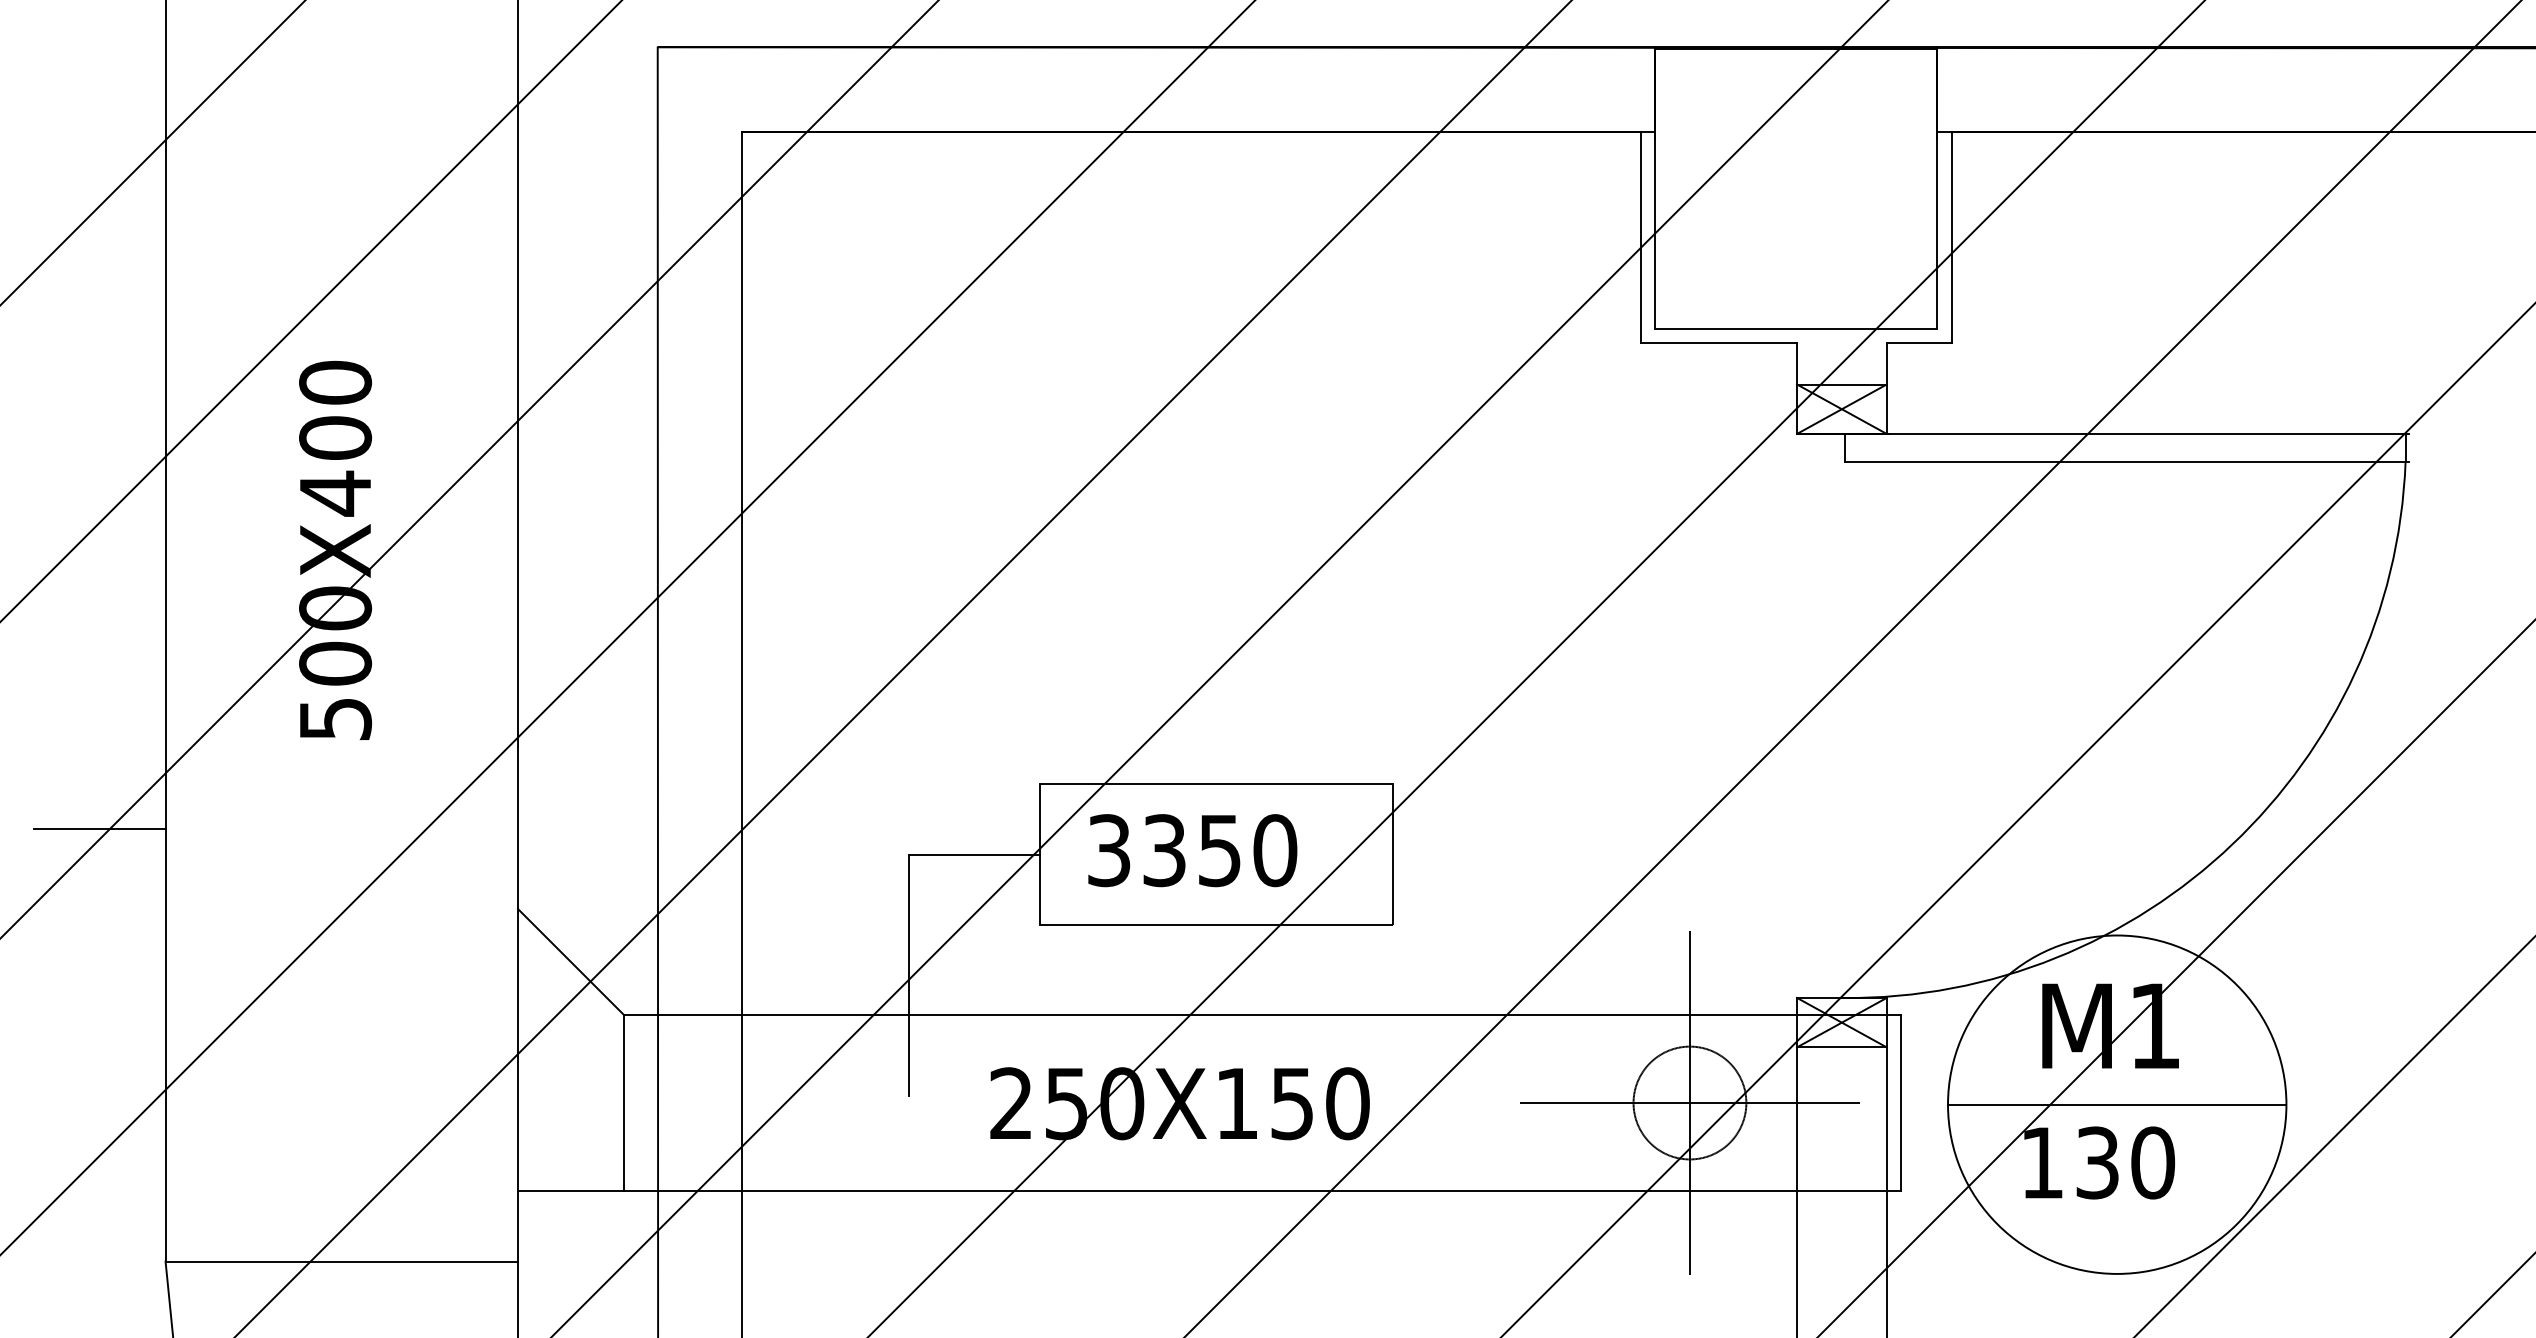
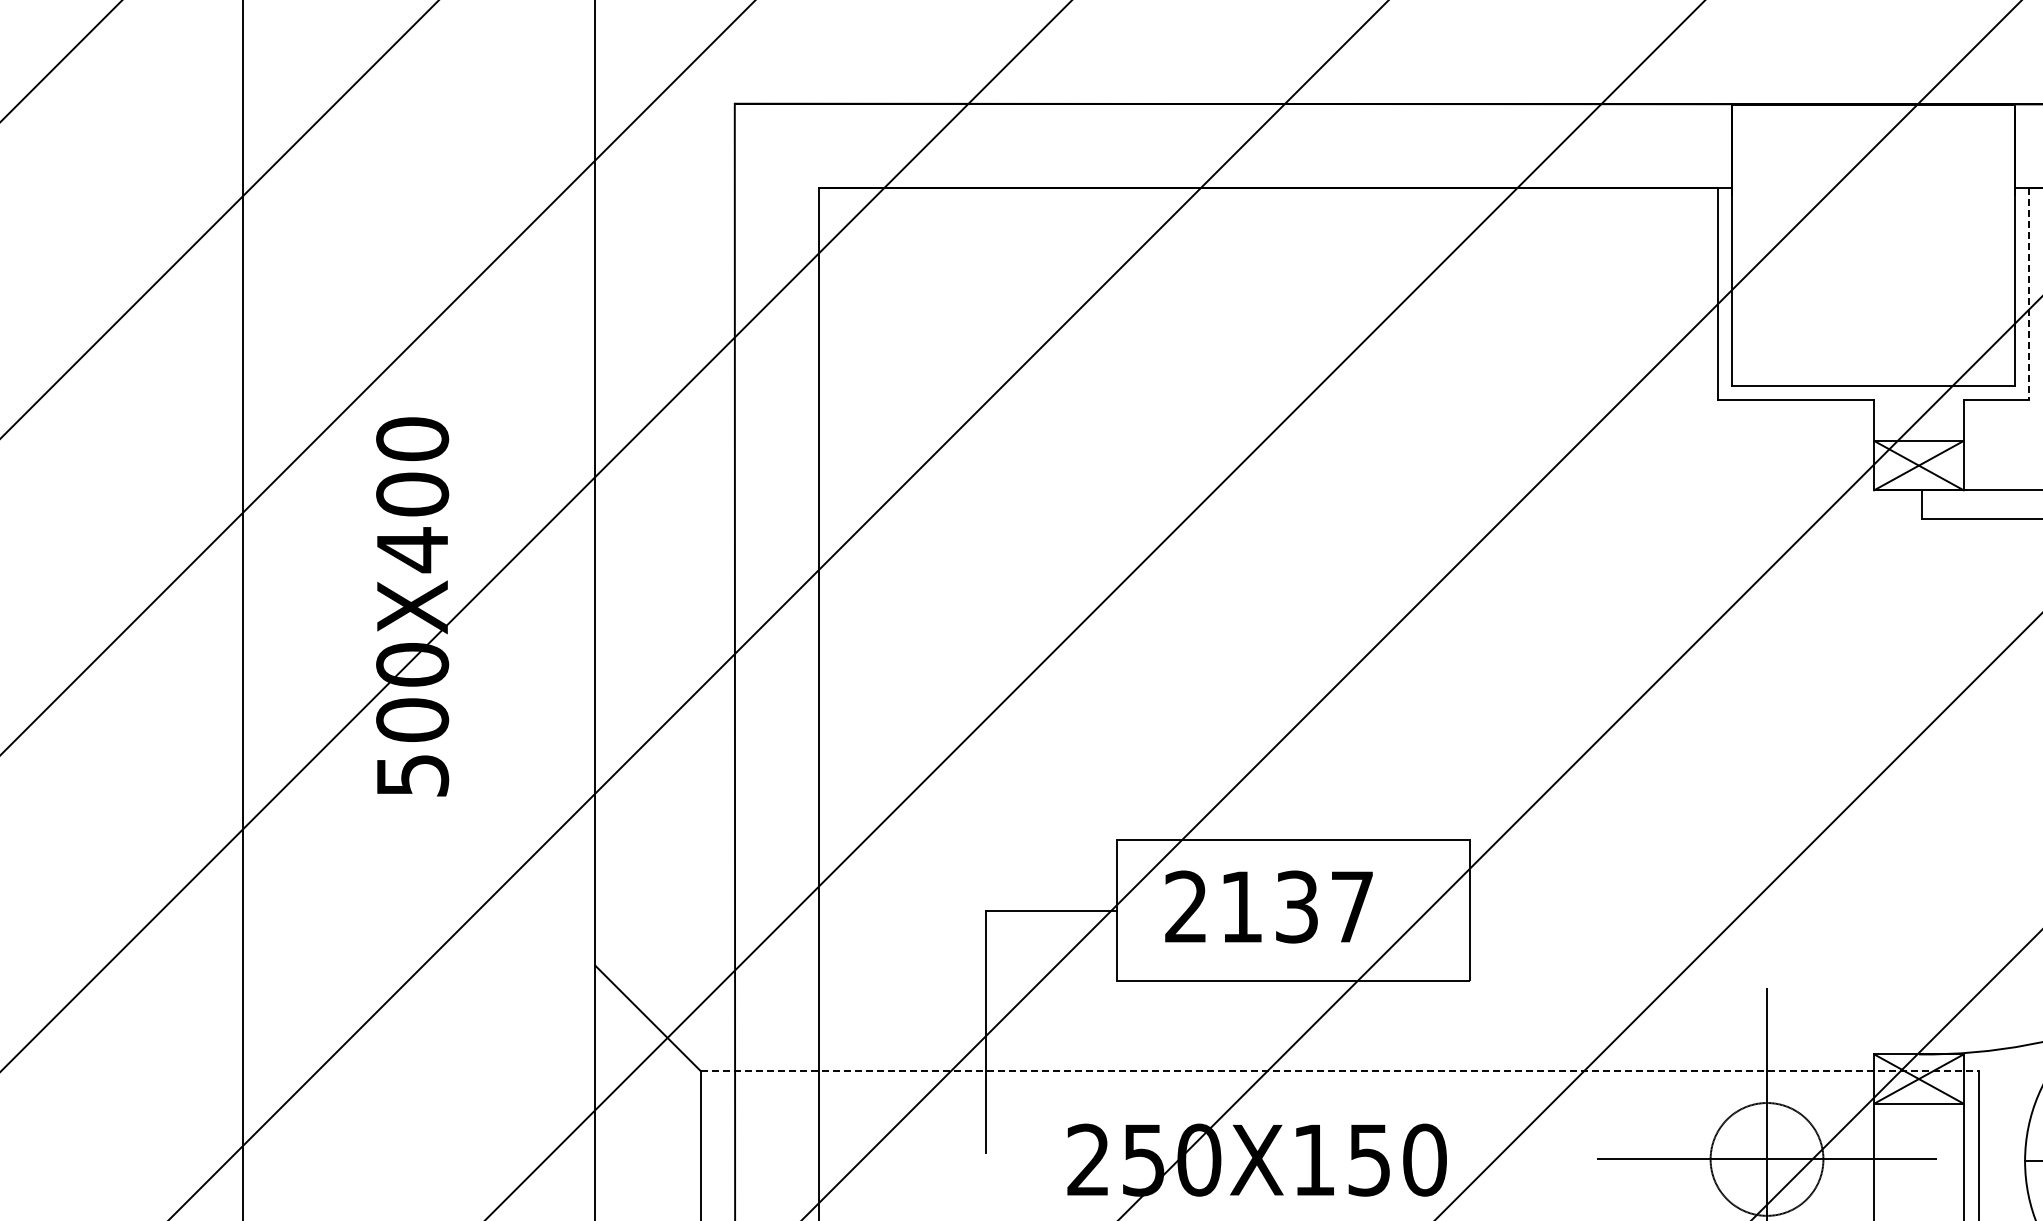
line: (1951, 237) -> (2028, 293), solid -> dashed
line: (99, 829) -> (176, 885), removed
text: (1192, 850) -> (1269, 906), 3350 -> 2137
line: (1262, 1014) -> (1339, 1070), solid -> dashed

